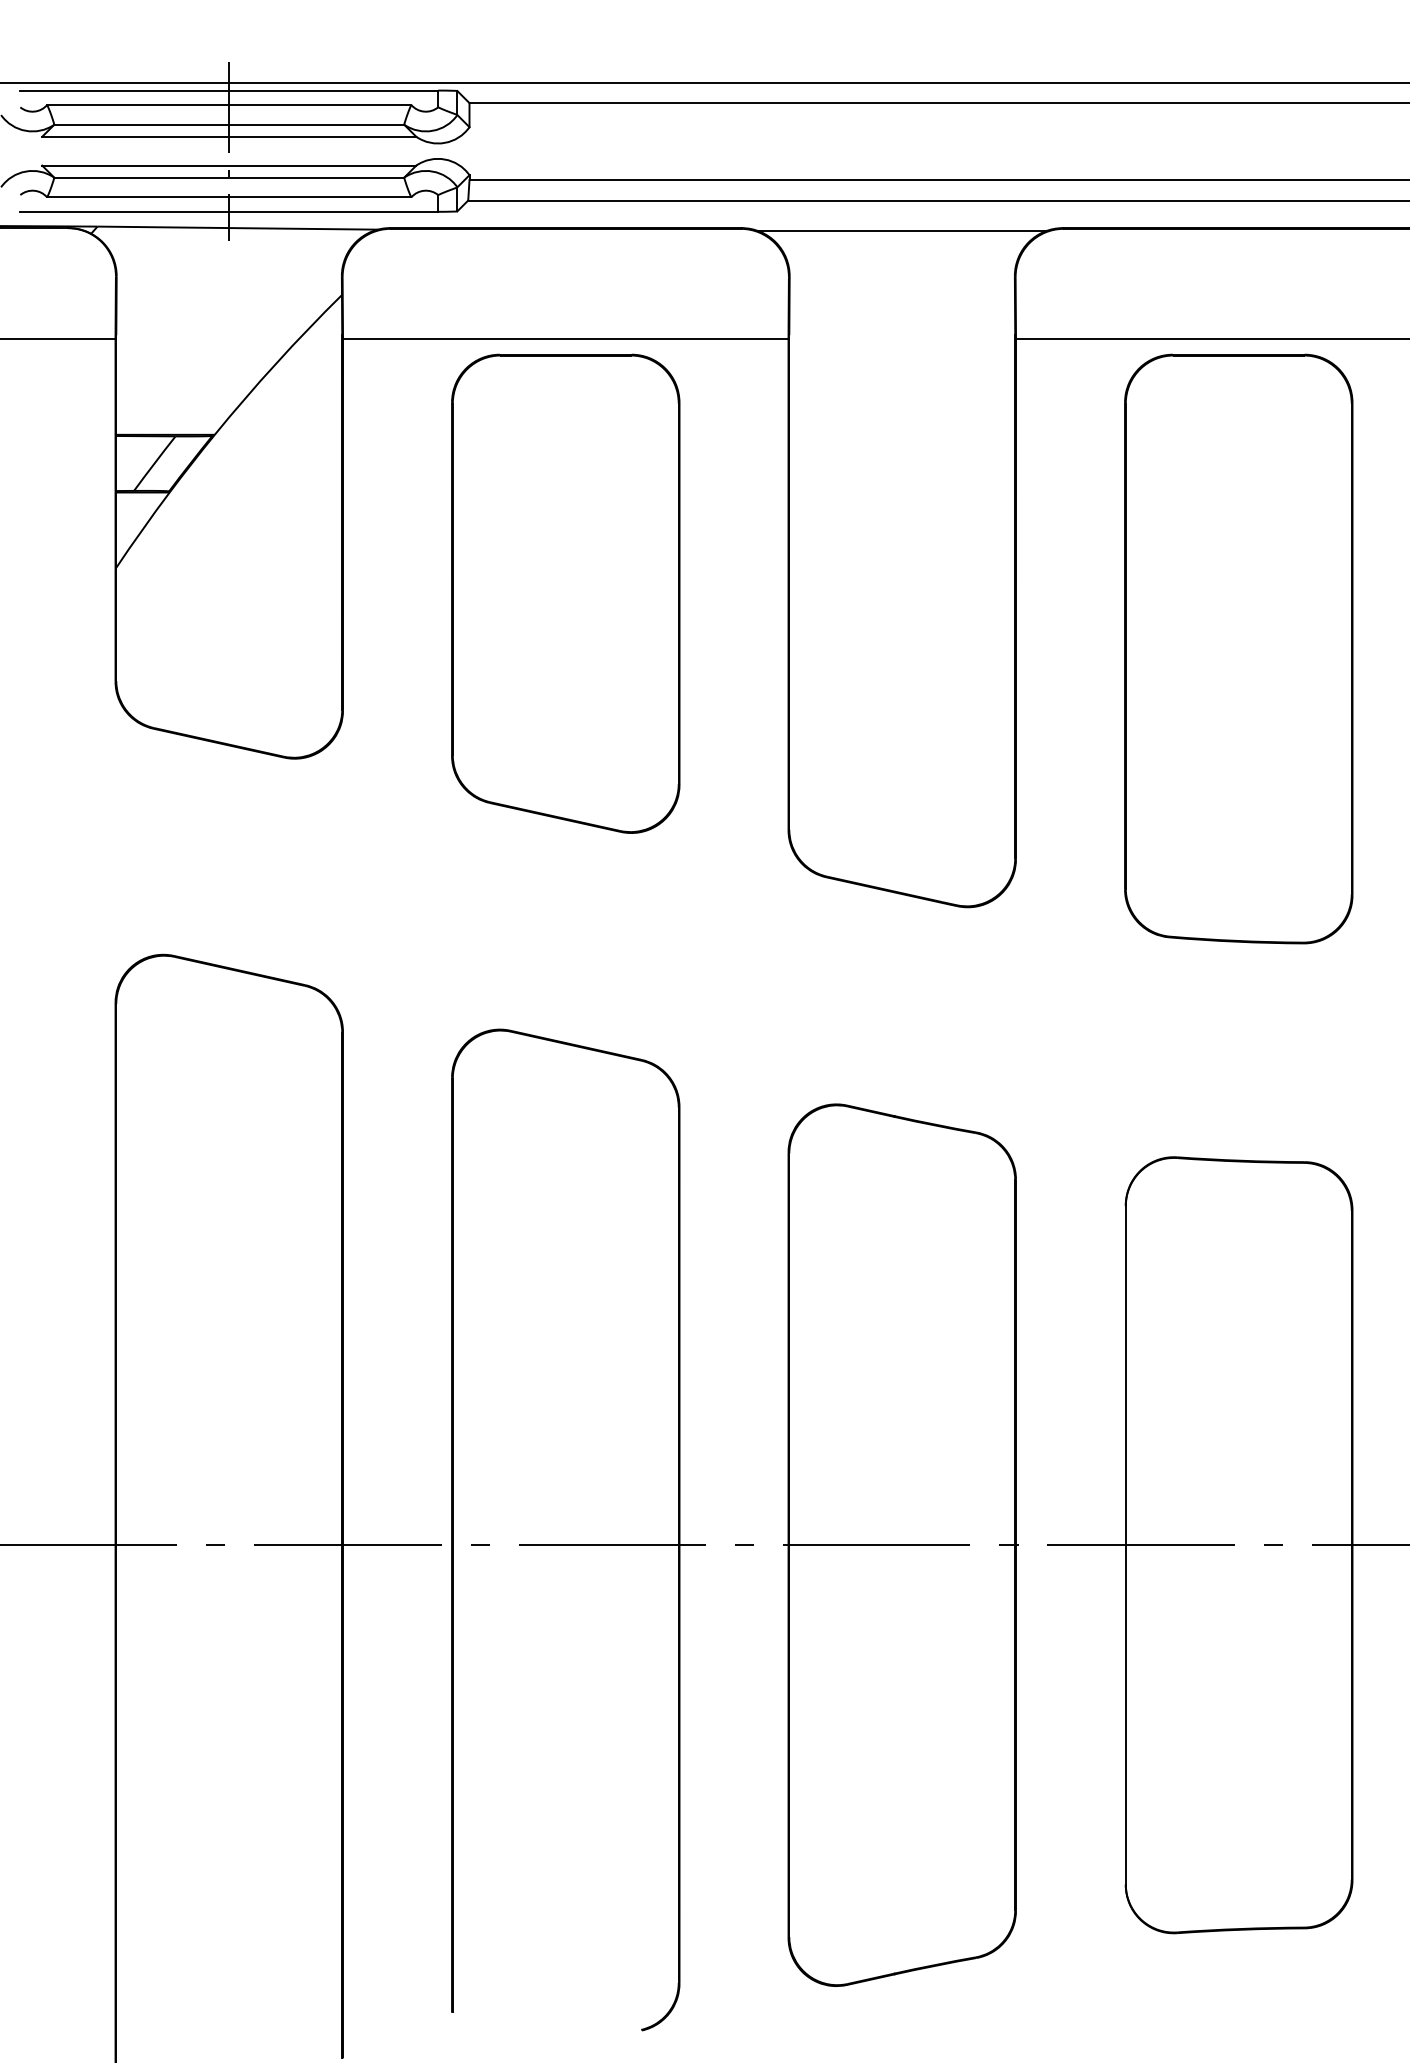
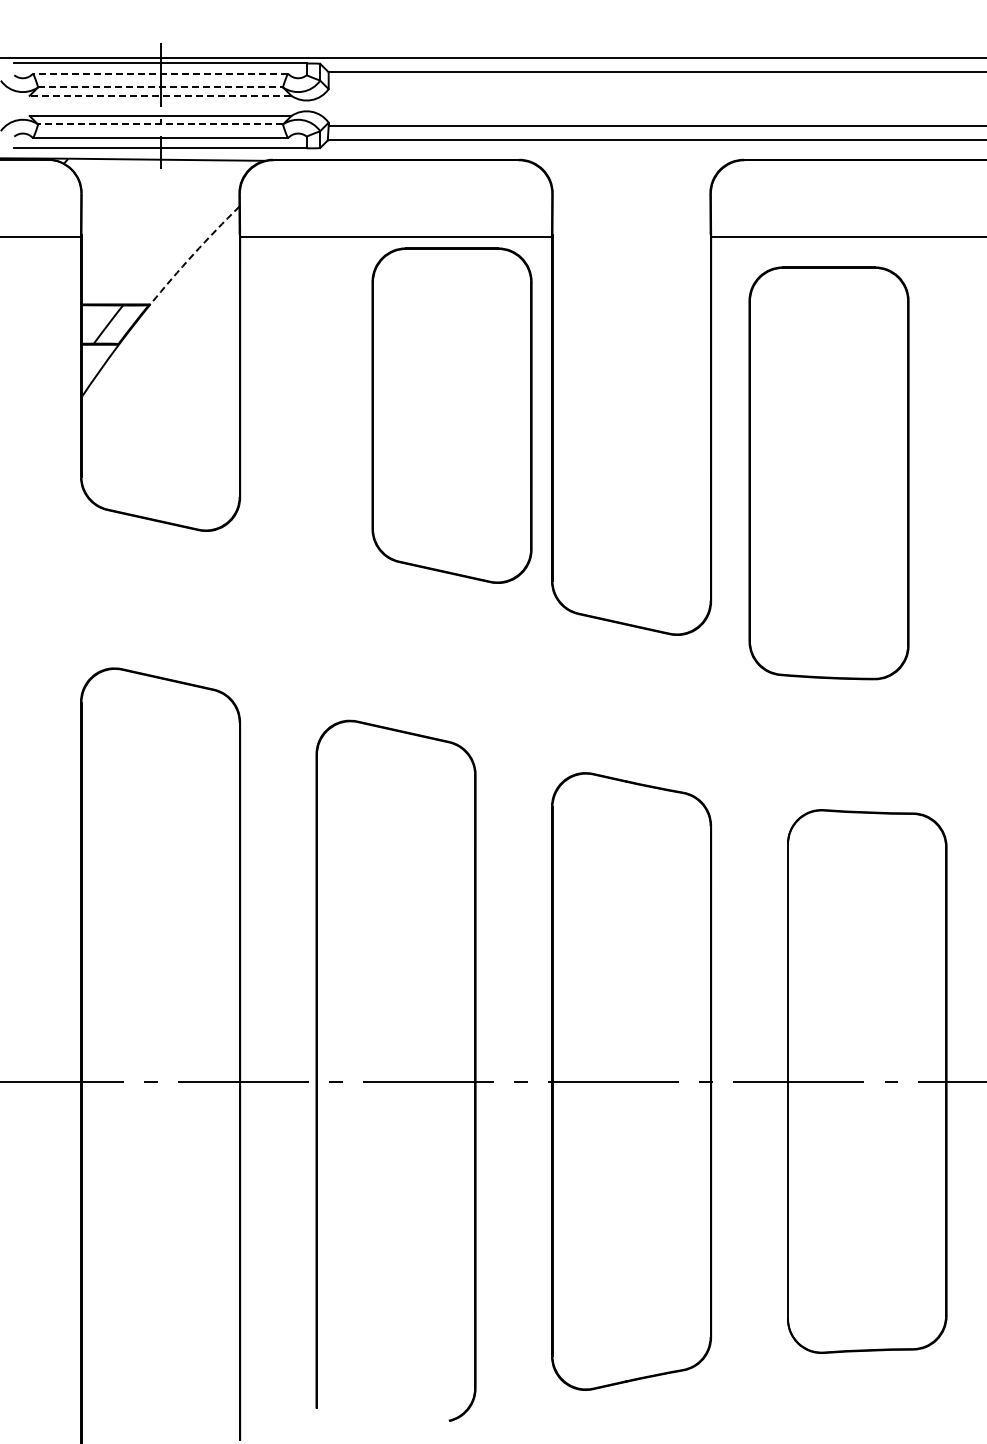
line: (229, 104) -> (160, 73), solid -> dashed
line: (230, 124) -> (161, 87), solid -> dashed
line: (229, 136) -> (160, 95), solid -> dashed
line: (229, 177) -> (160, 124), solid -> dashed
line: (902, 230) -> (631, 161), removed
arc: (276, 363) -> (193, 254), solid -> dashed
part: (564, 593) -> (451, 415), moved
part: (1237, 649) -> (828, 473), moved

